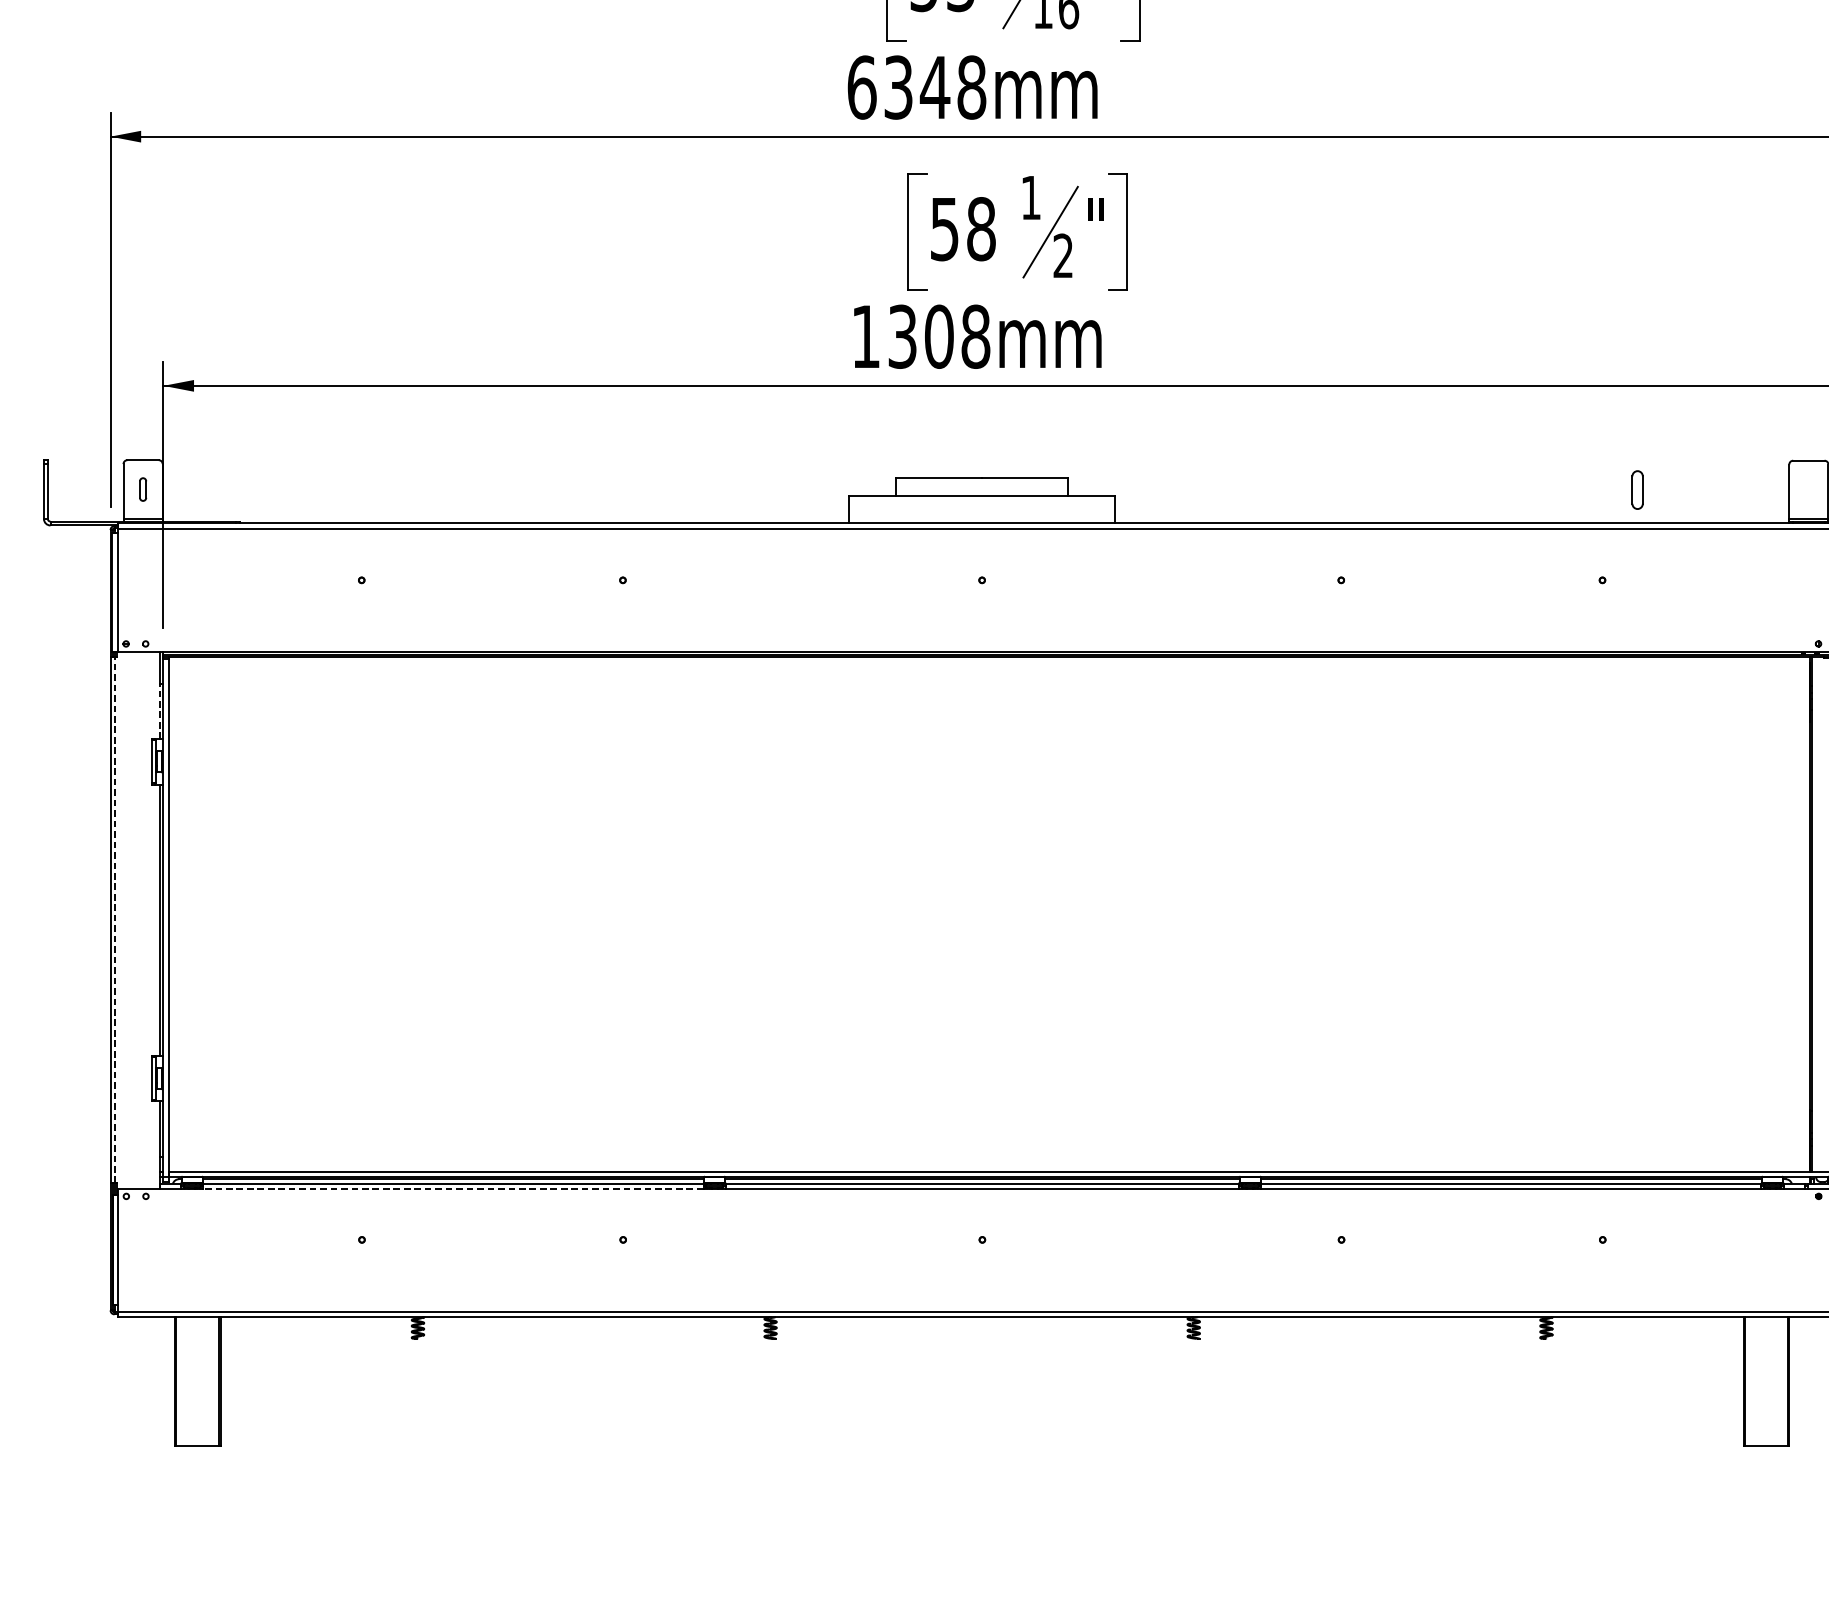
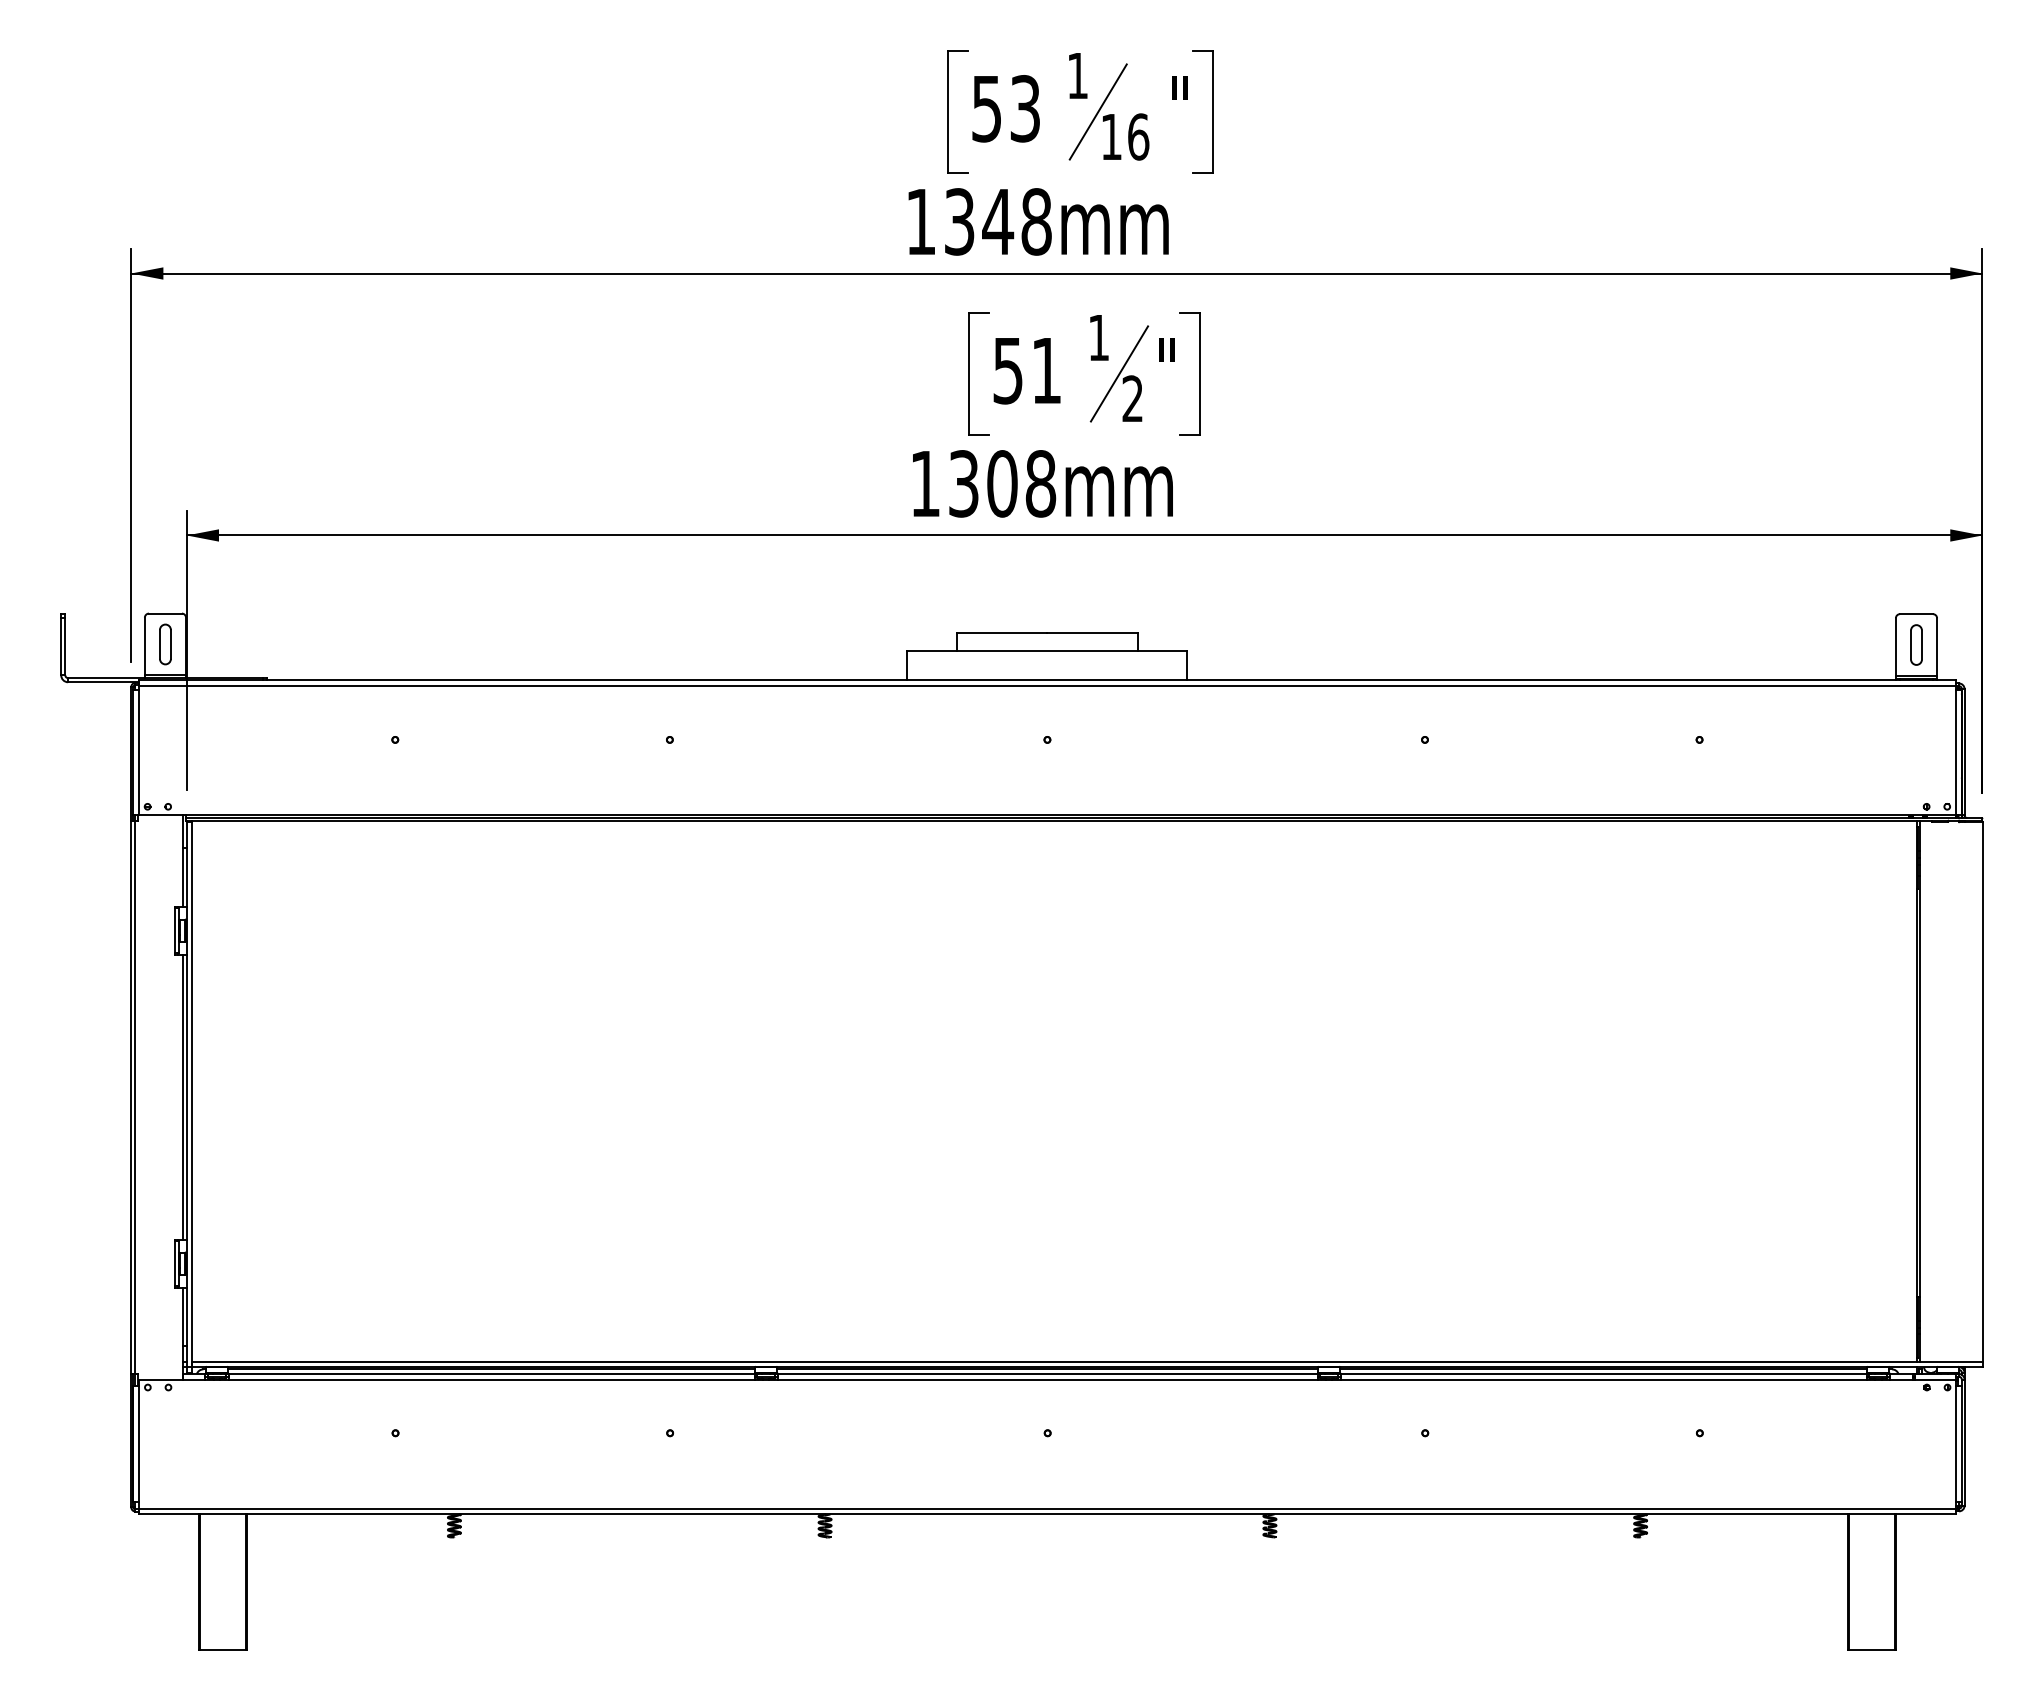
text: (862, 87) -> (921, 221), 6348mm -> 1348mm
text: (981, 228) -> (1046, 370), 58 -> 51
part: (143, 489) -> (165, 644), size x1.67
part: (1637, 489) -> (1916, 644), moved
line: (159, 711) -> (182, 877), dashed -> solid
line: (114, 919) -> (135, 1096), dashed -> solid
line: (453, 1188) -> (491, 1379), dashed -> solid

